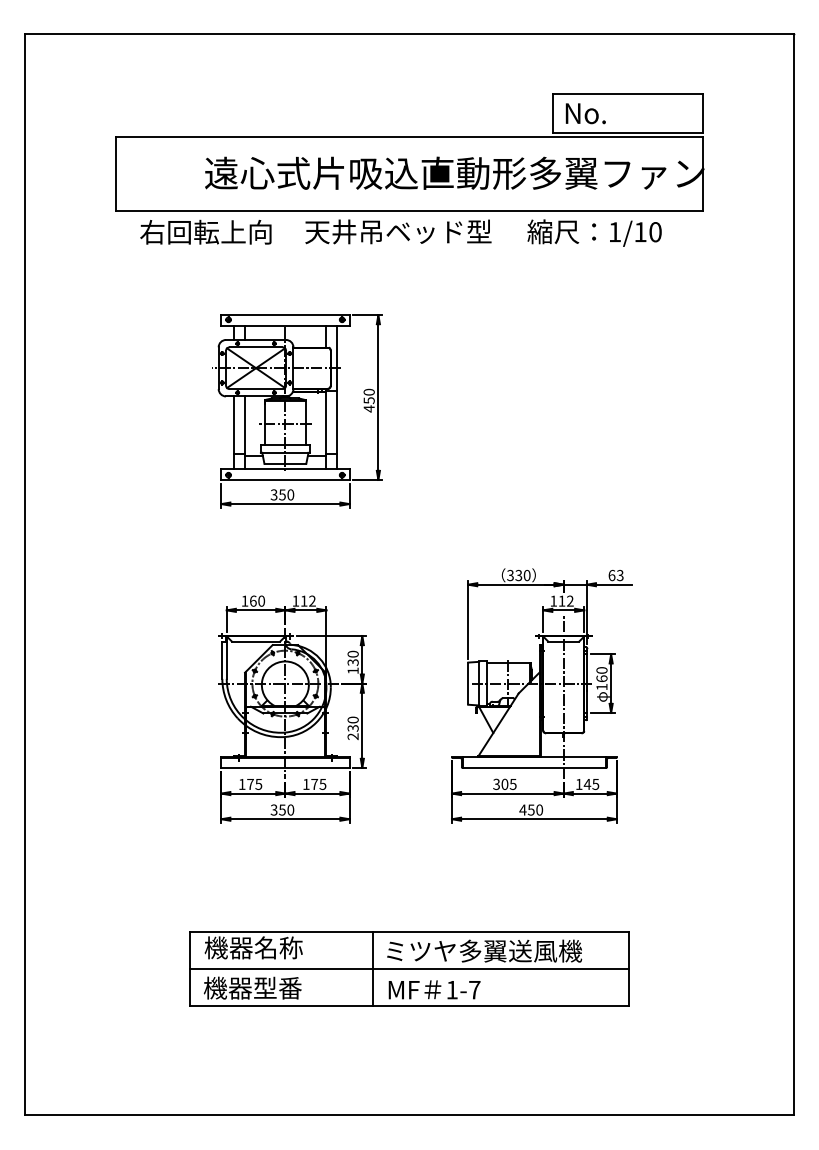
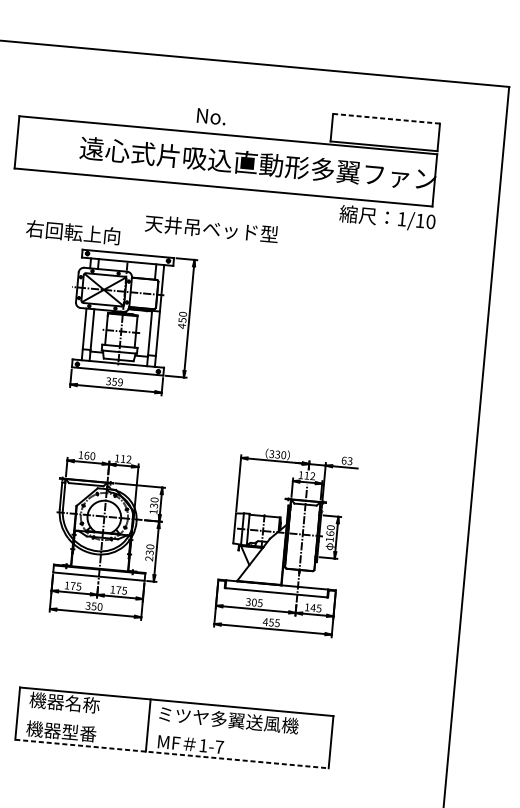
line: (628, 94) -> (387, 118), solid -> dashed
text: (585, 113) -> (211, 116), moved
text: (205, 231) -> (72, 231), moved
text: (398, 231) -> (211, 228), moved
text: (594, 232) -> (387, 218), moved
text: (290, 494) -> (120, 382), 350 -> 359
text: (539, 809) -> (277, 622), 450 -> 455
line: (409, 968) -> (174, 727), removed
line: (409, 1005) -> (172, 753), solid -> dashed

